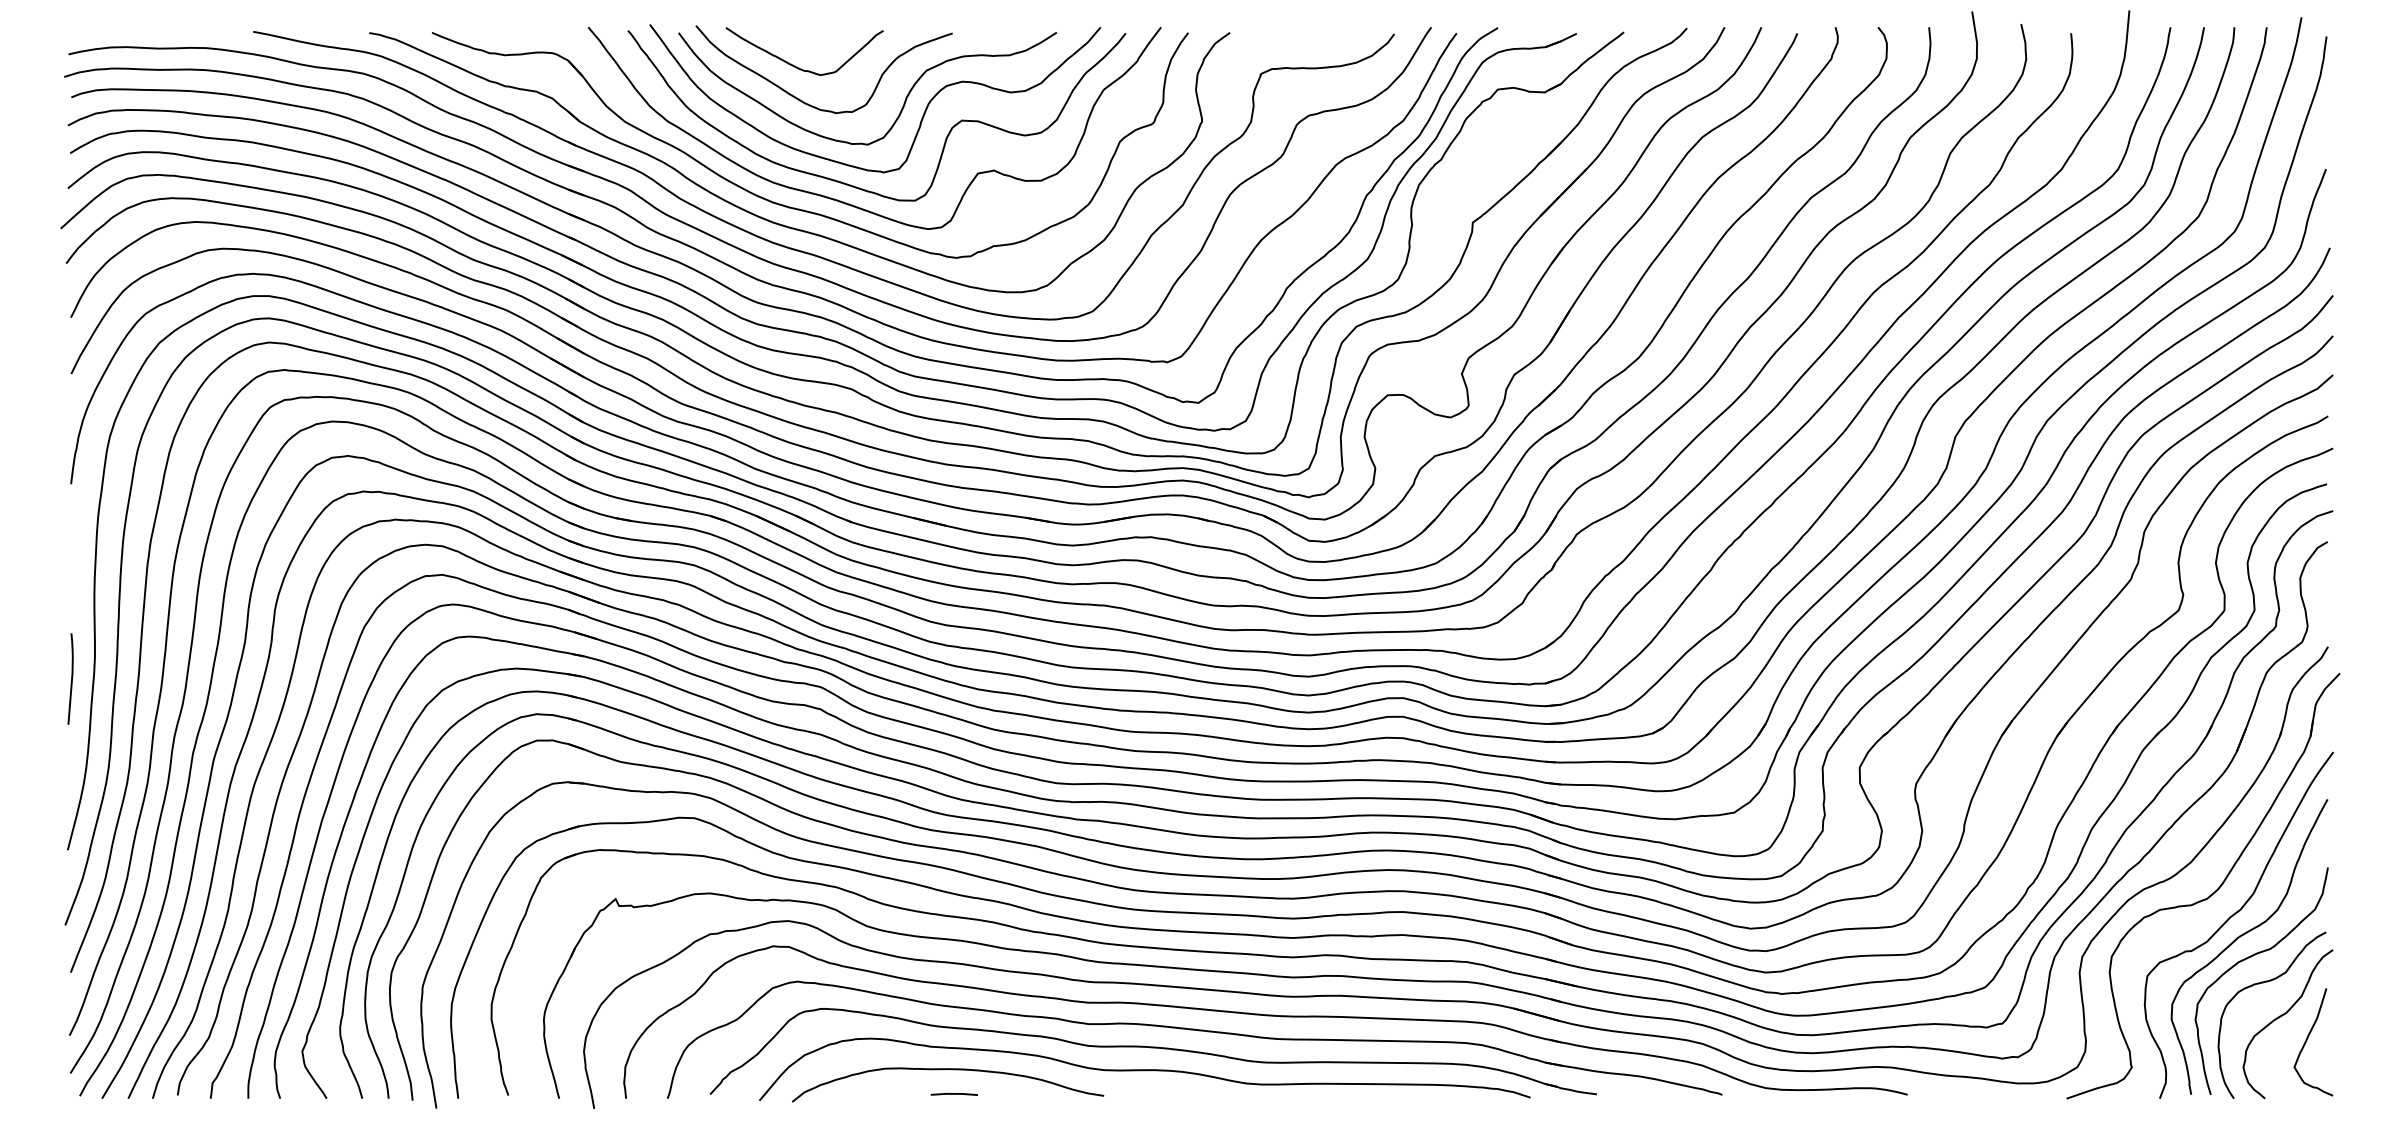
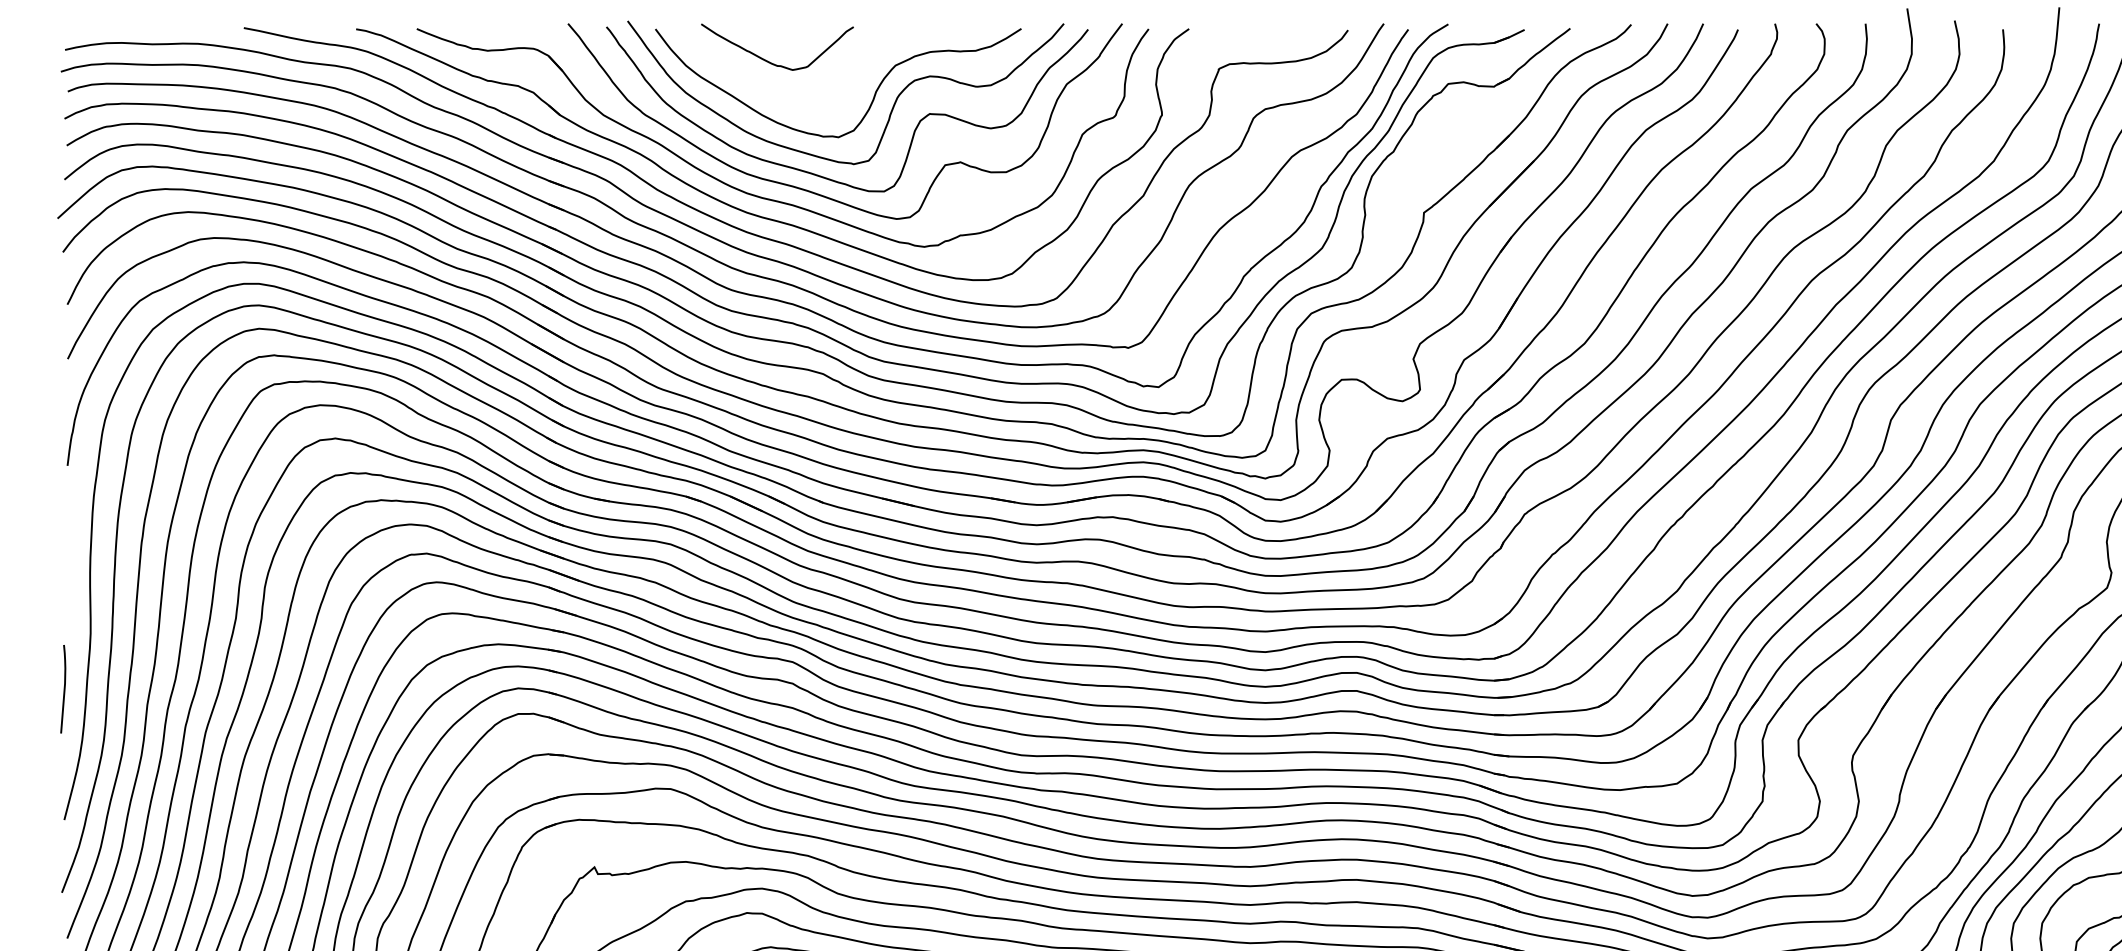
curve: (806, 102) -> (779, 96), removed
curve: (71, 678) -> (64, 688), moved

